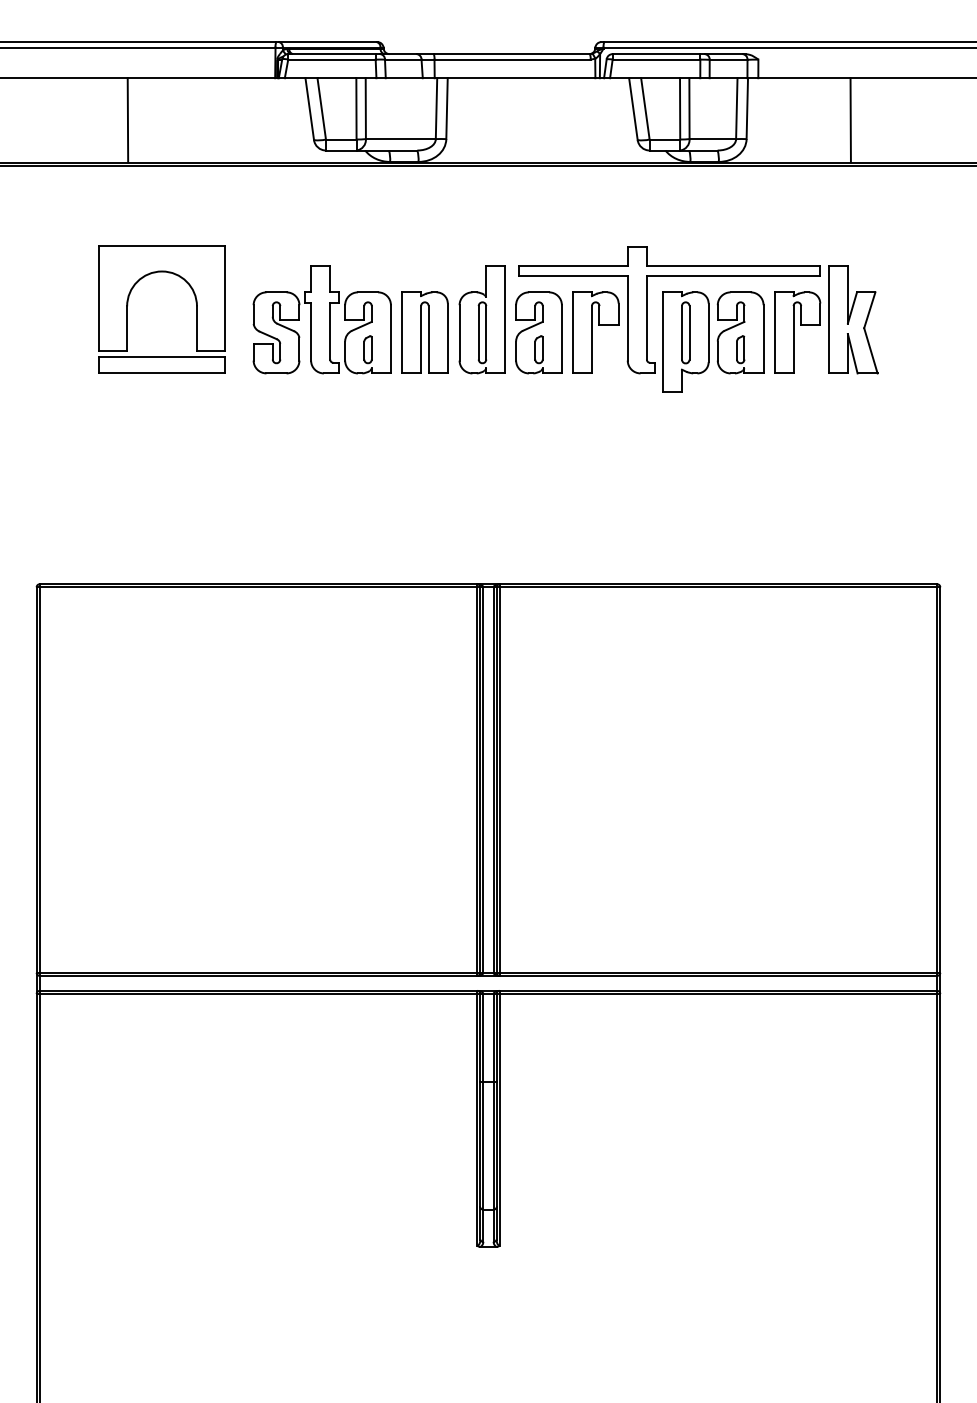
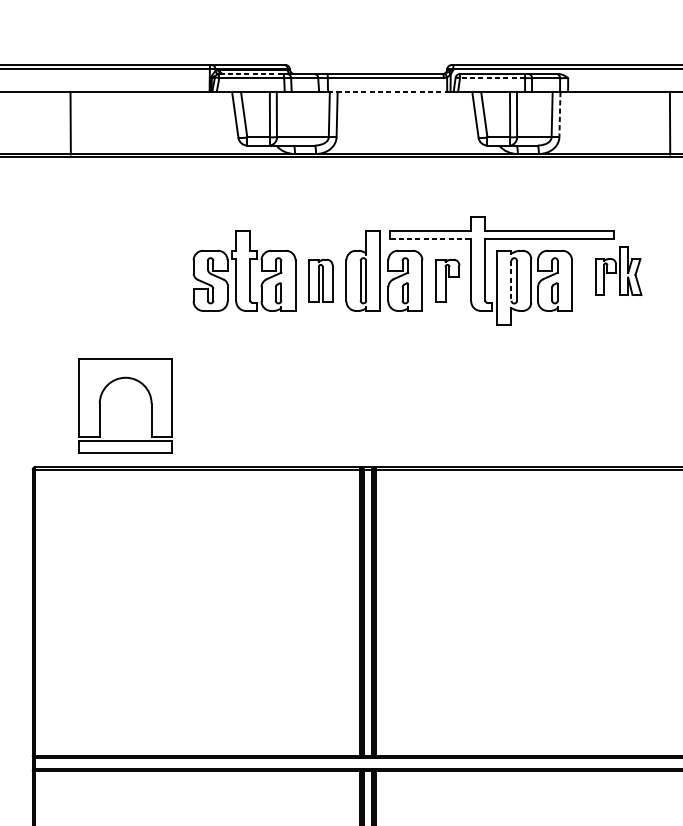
line: (331, 54) -> (251, 74), solid -> dashed
line: (656, 59) -> (492, 78), solid -> dashed
line: (515, 78) -> (387, 92), solid -> dashed
line: (747, 109) -> (560, 115), solid -> dashed
line: (127, 120) -> (70, 123), moved
line: (850, 120) -> (669, 123), moved
line: (573, 276) -> (430, 239), solid -> dashed
part: (128, 305) -> (100, 402), moved
part: (826, 319) -> (618, 270), size x0.6
part: (424, 332) -> (320, 280), size x0.7
part: (595, 332) -> (447, 280), size x0.7
line: (681, 332) -> (511, 280), solid -> dashed

